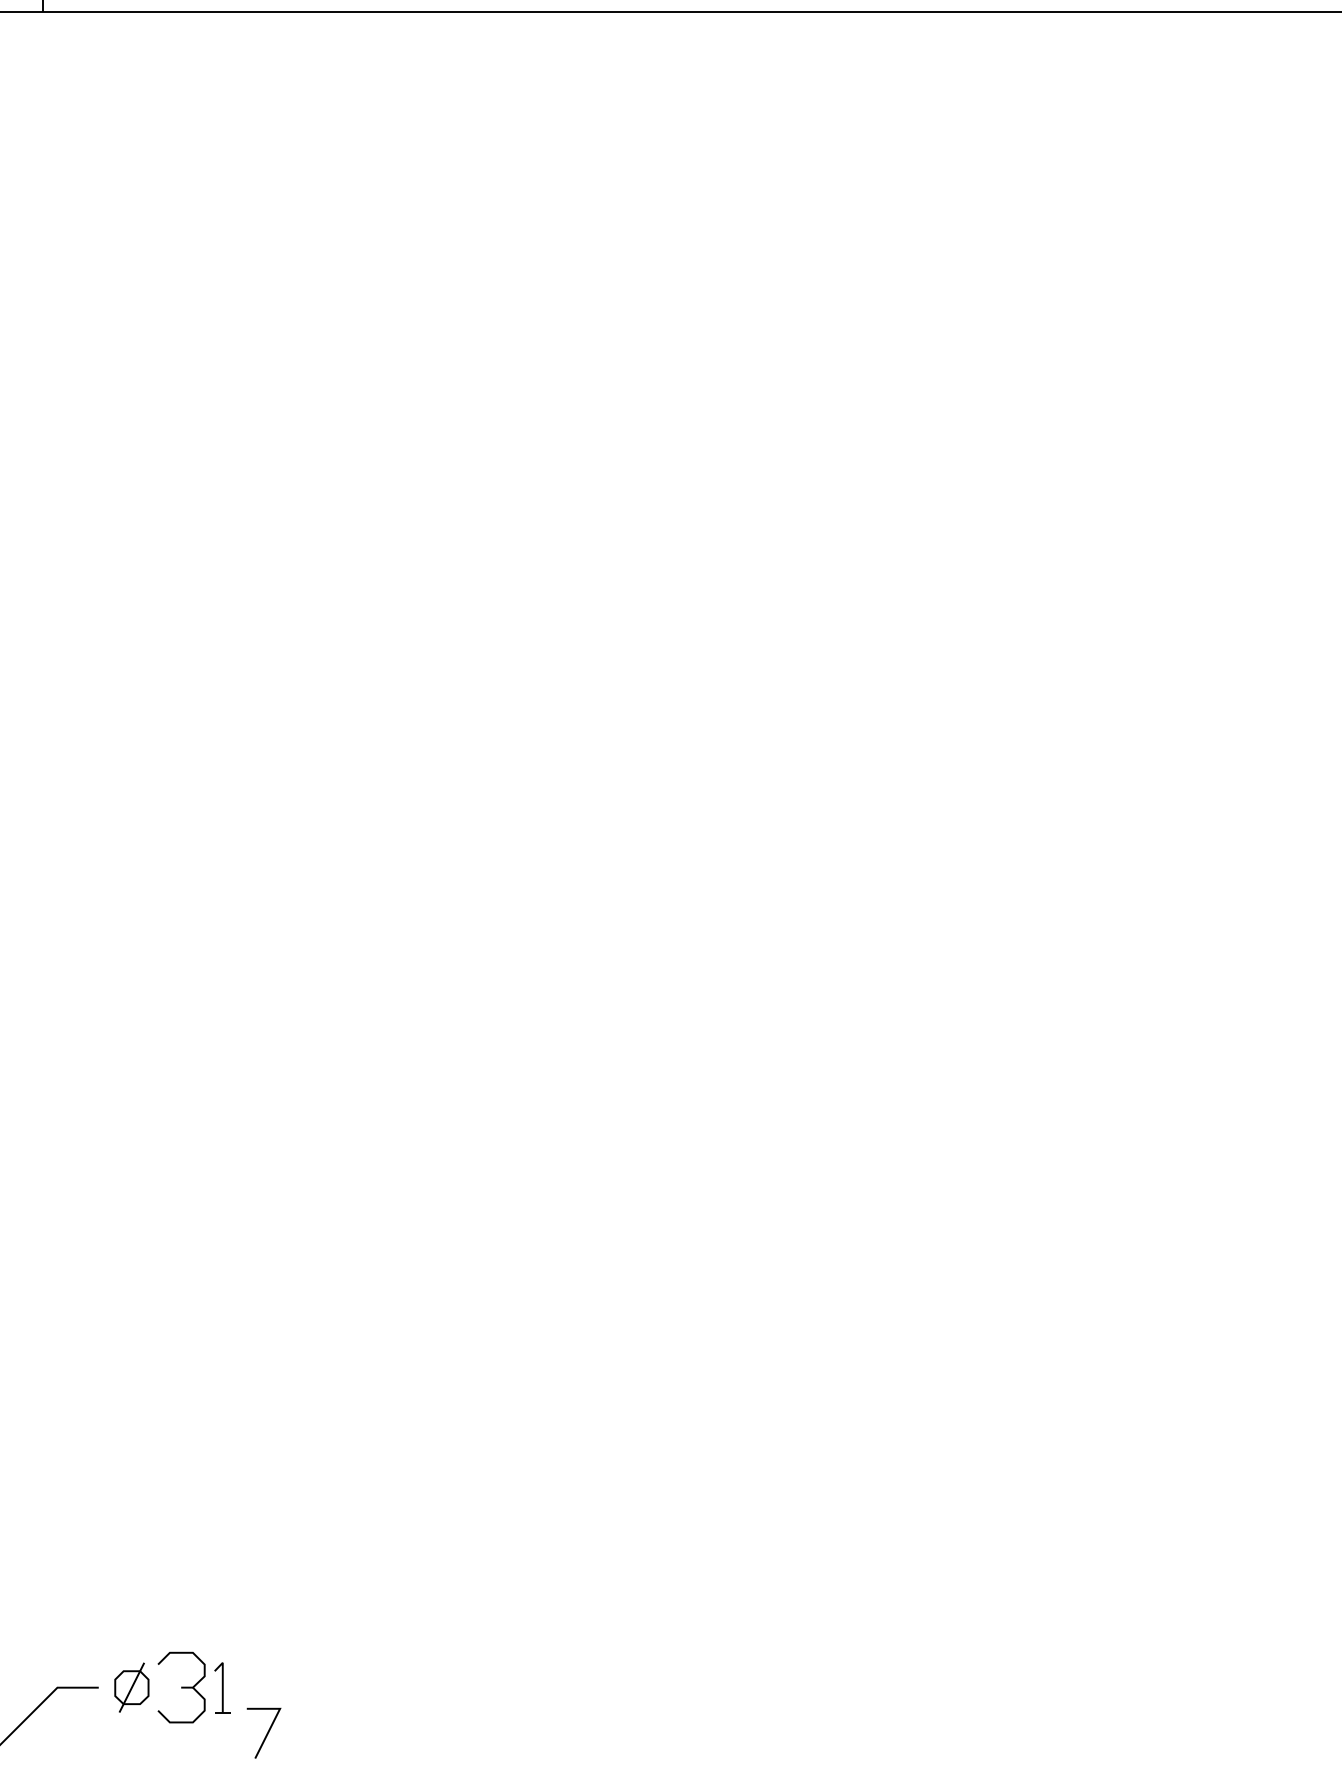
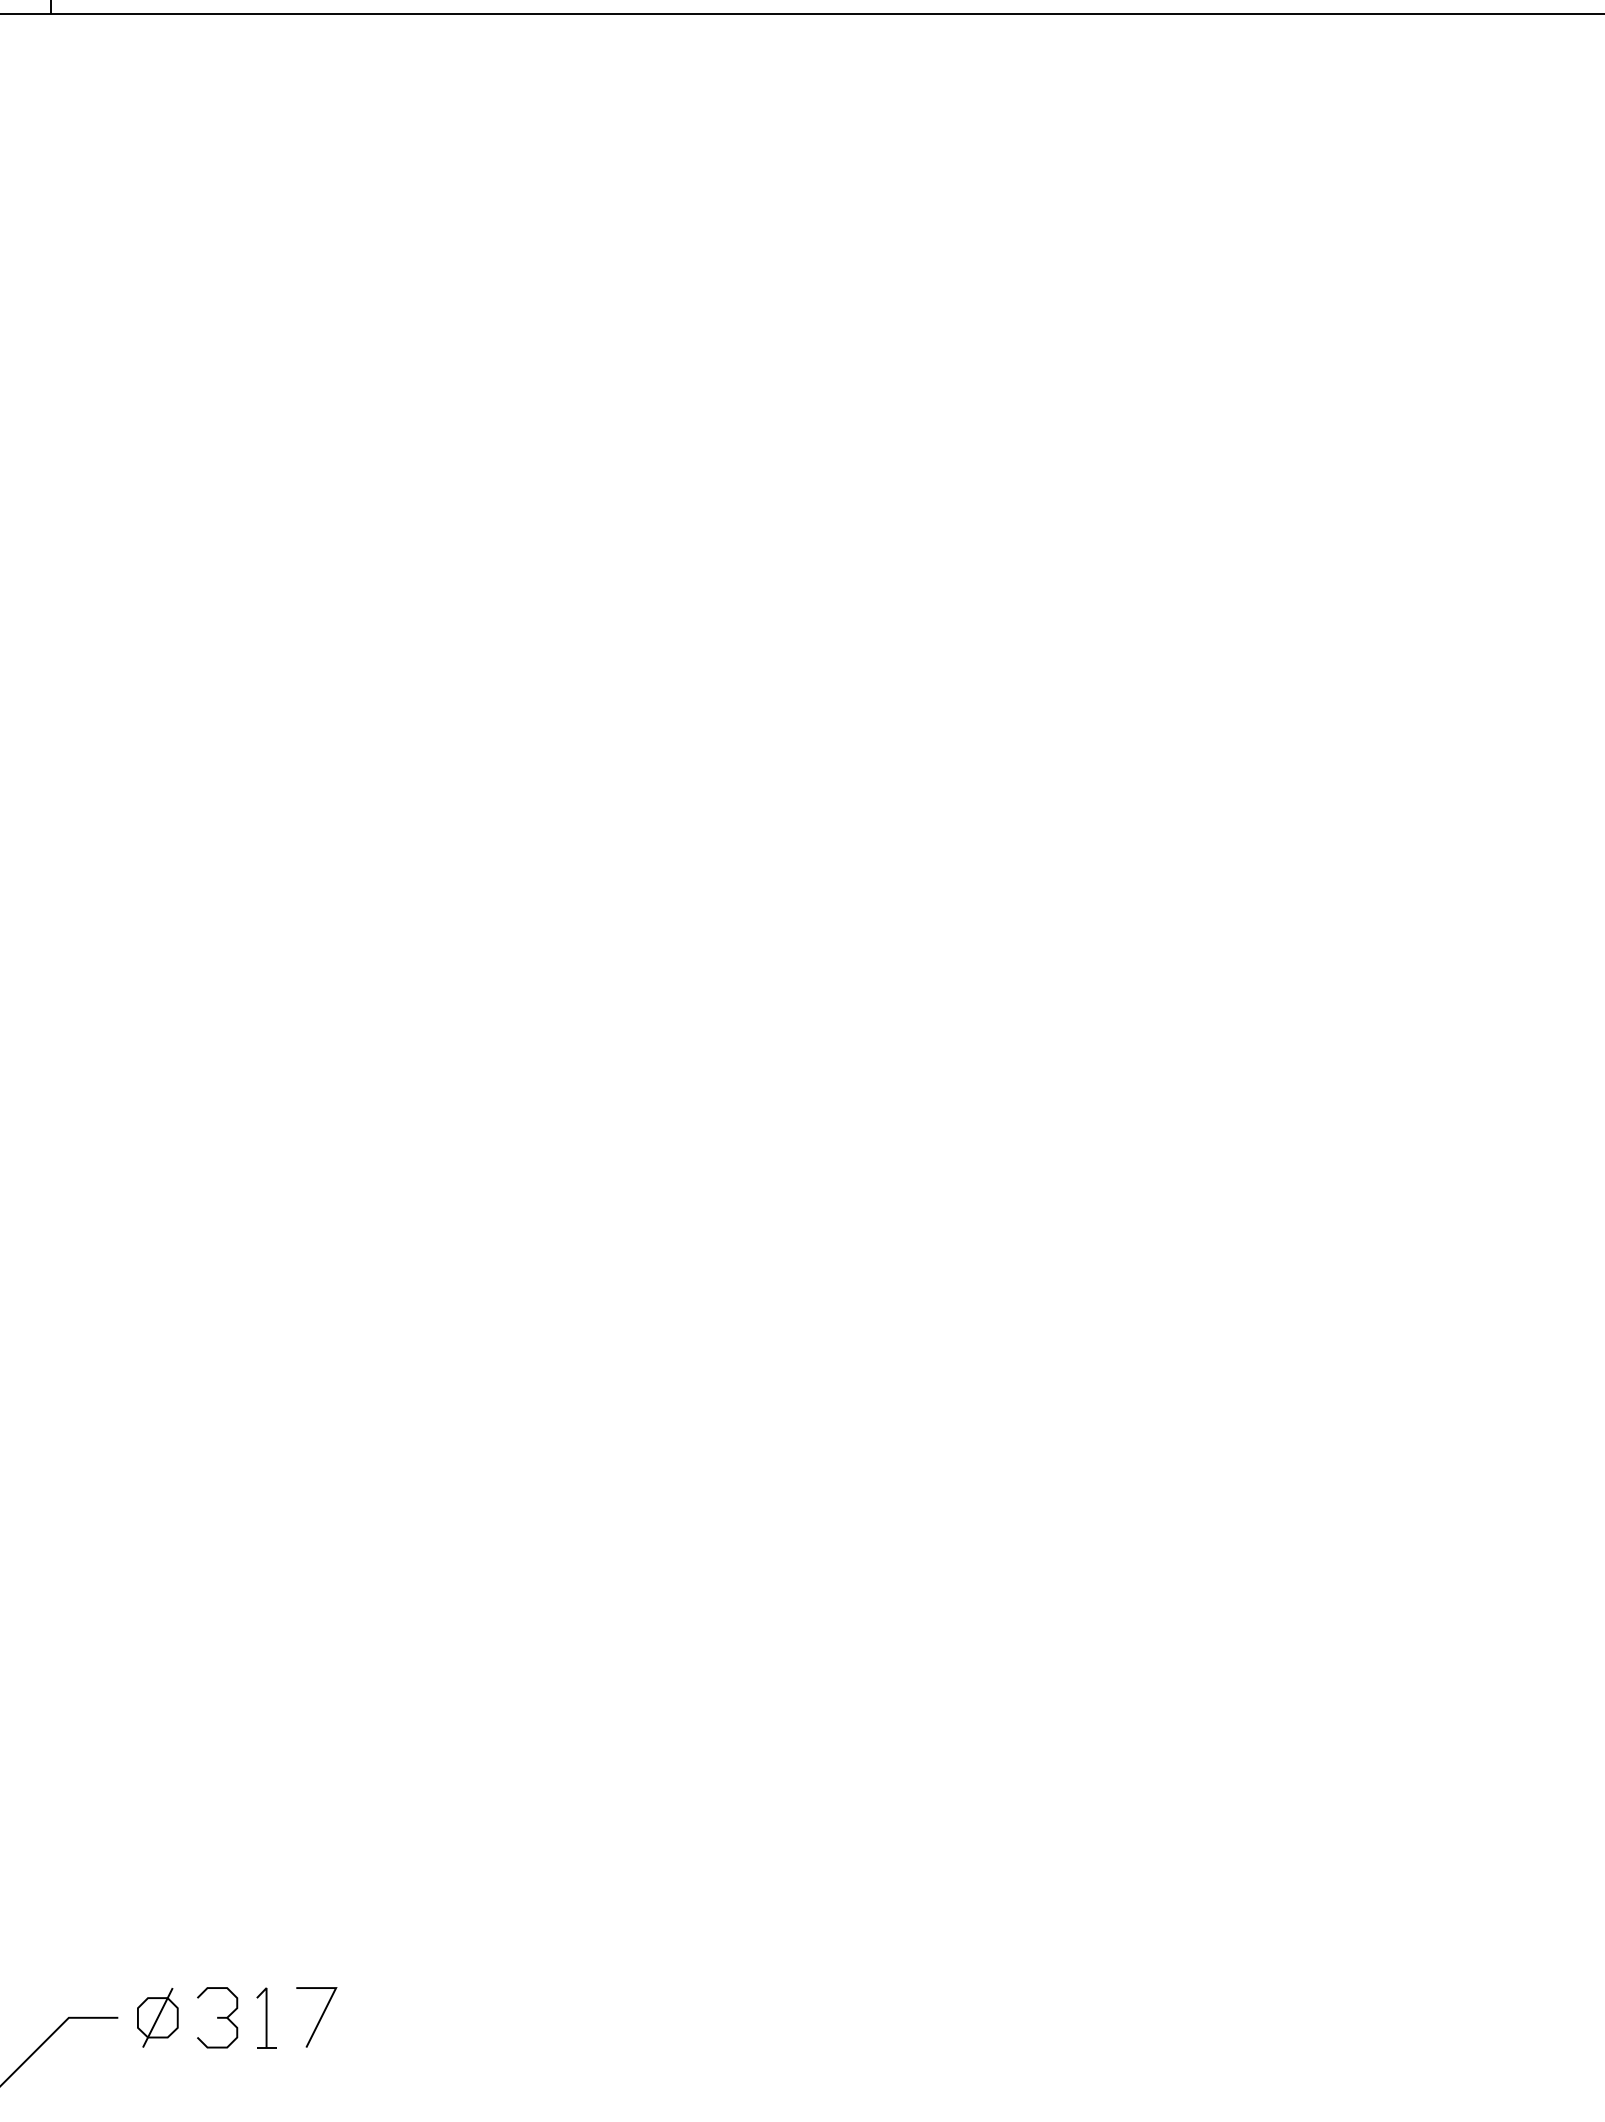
part: (181, 1687) -> (217, 2017), size x0.71
curve: (266, 1734) -> (319, 2018), moved

